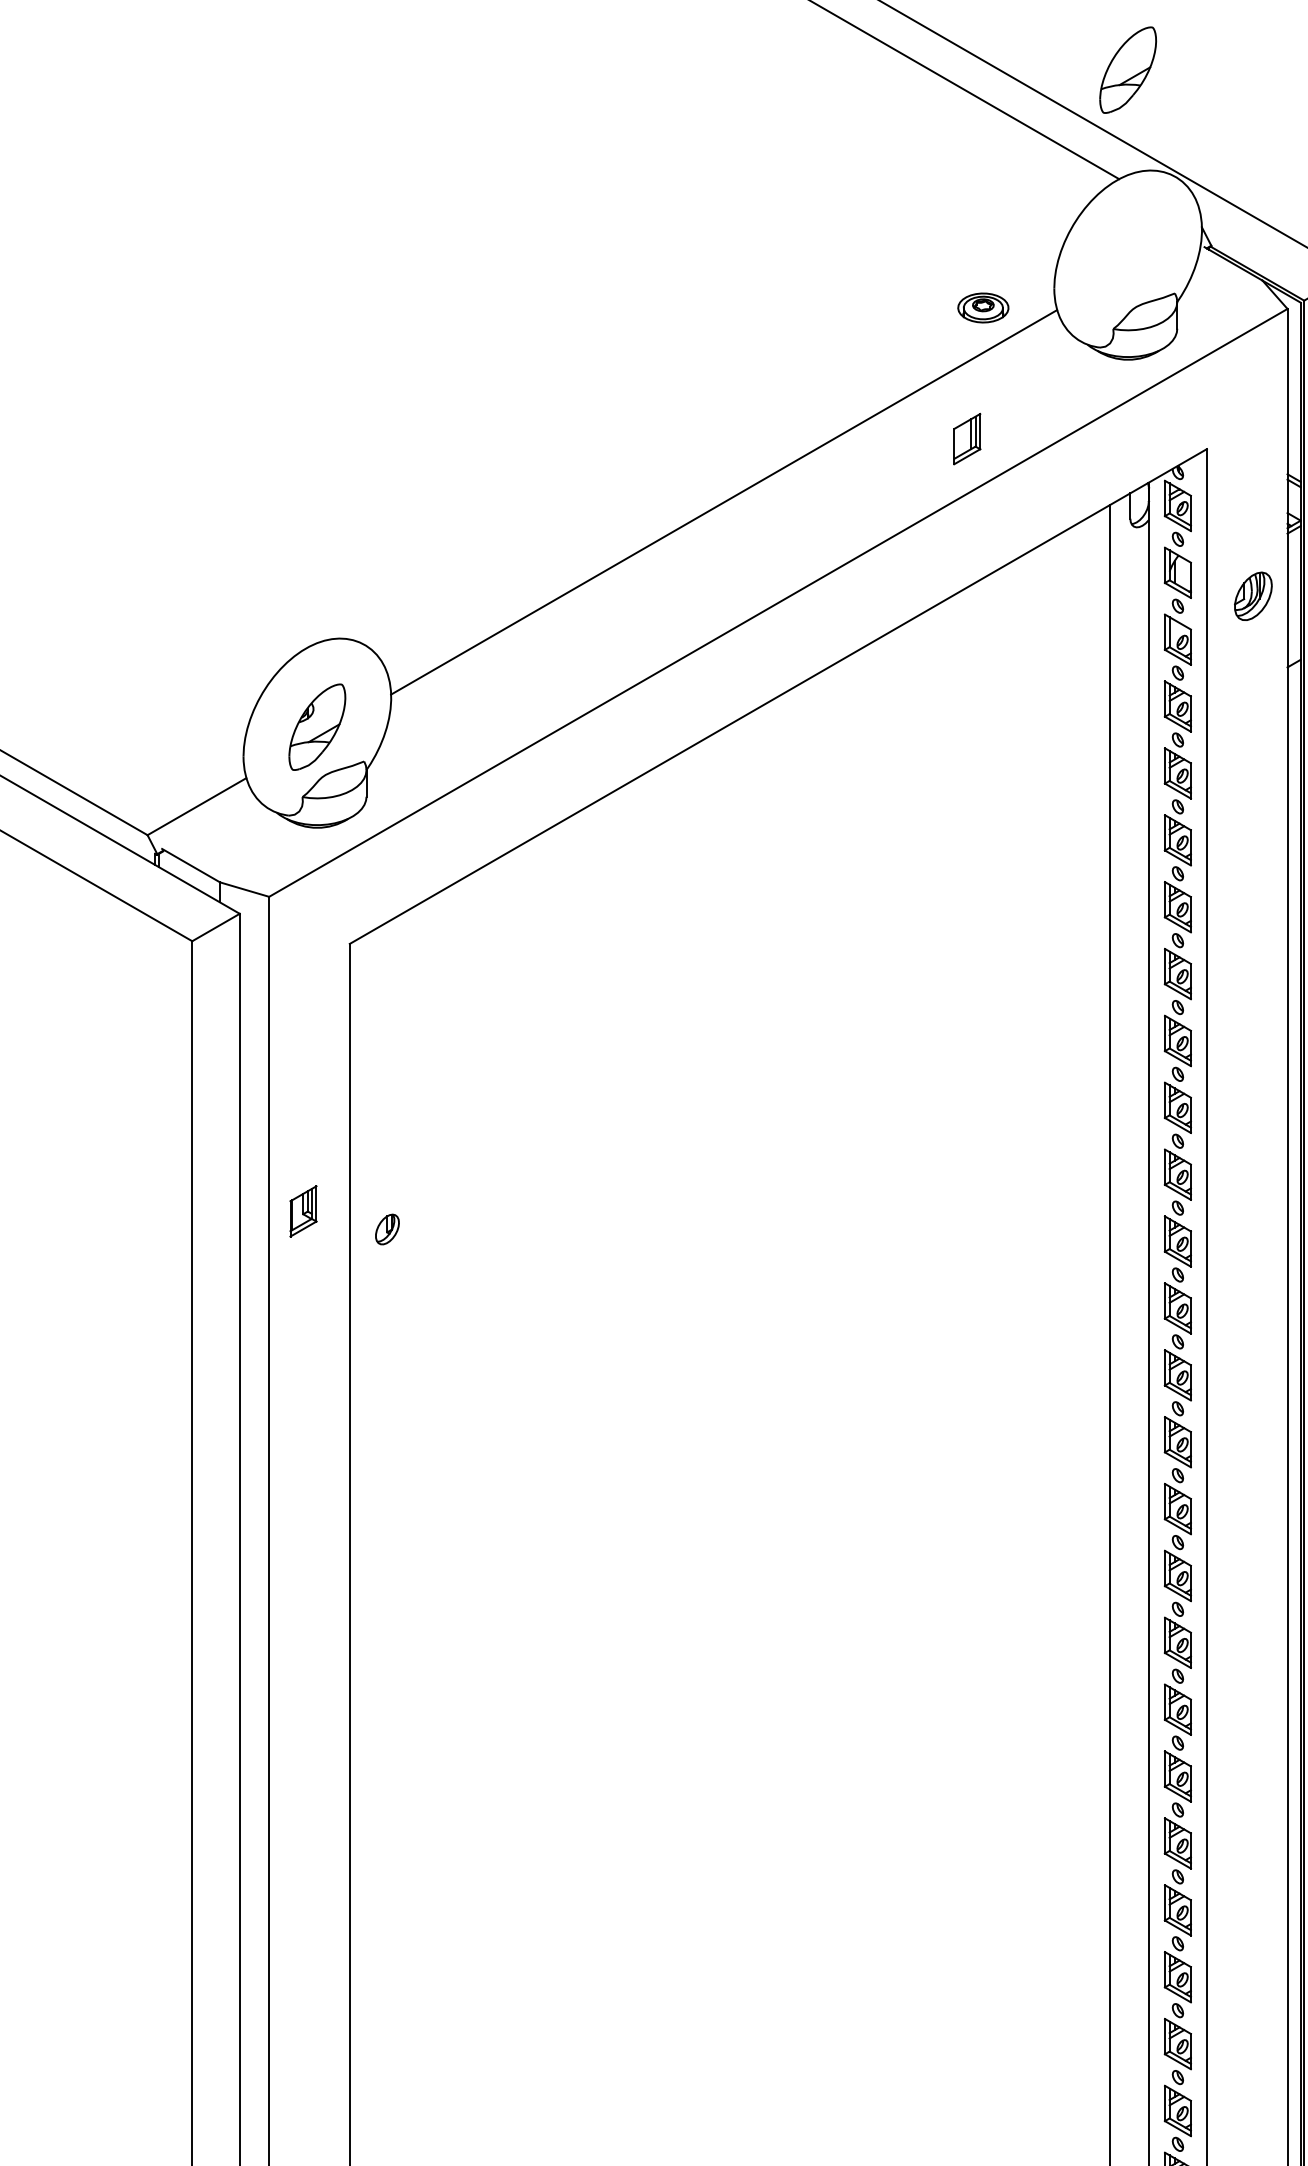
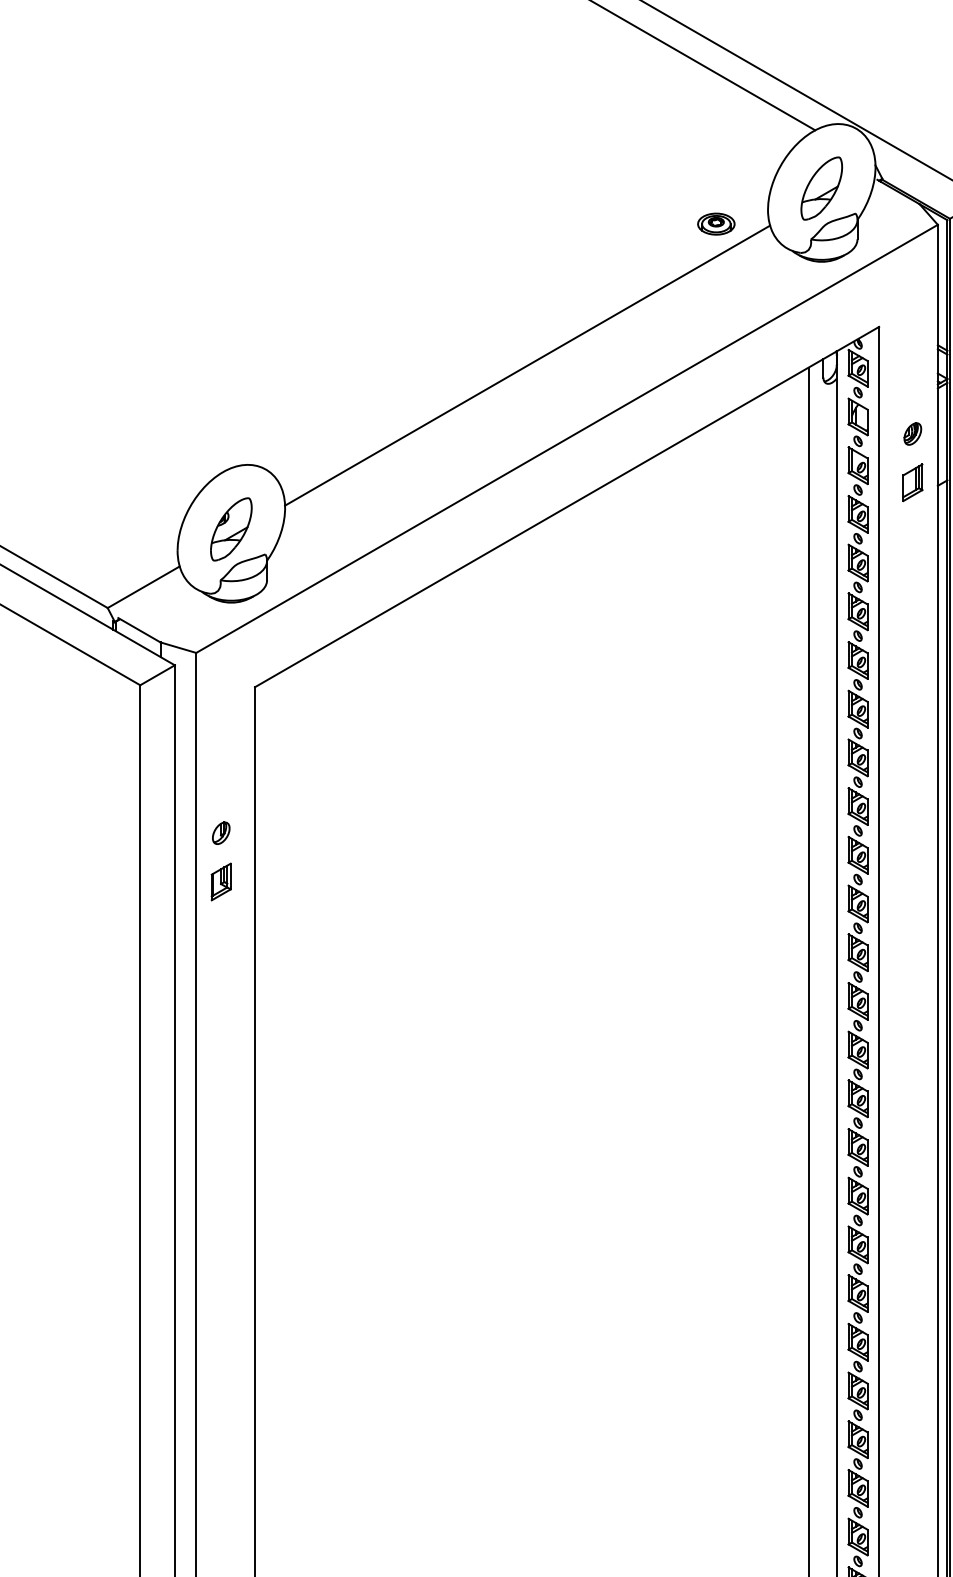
part: (1128, 69) -> (822, 188), moved
part: (967, 438) -> (913, 482), moved
part: (1252, 595) -> (912, 433), size x0.62
part: (387, 1229) -> (221, 833), moved

